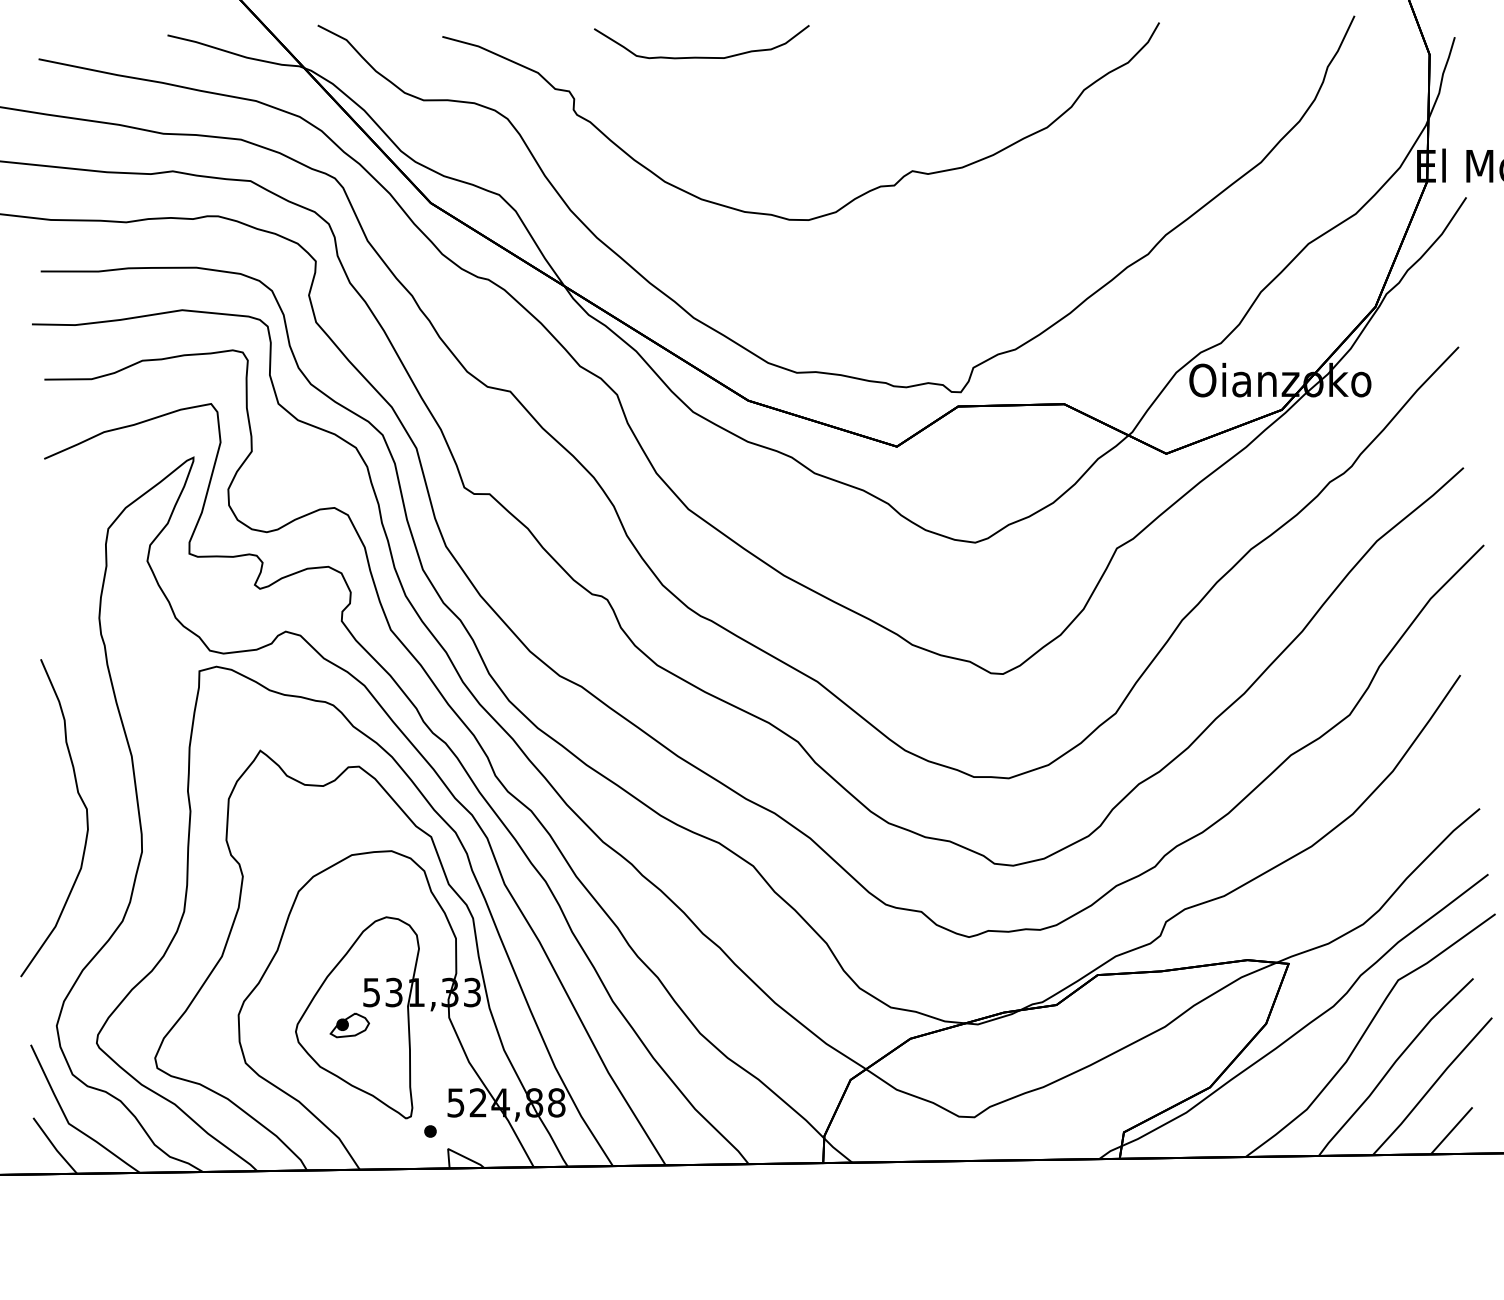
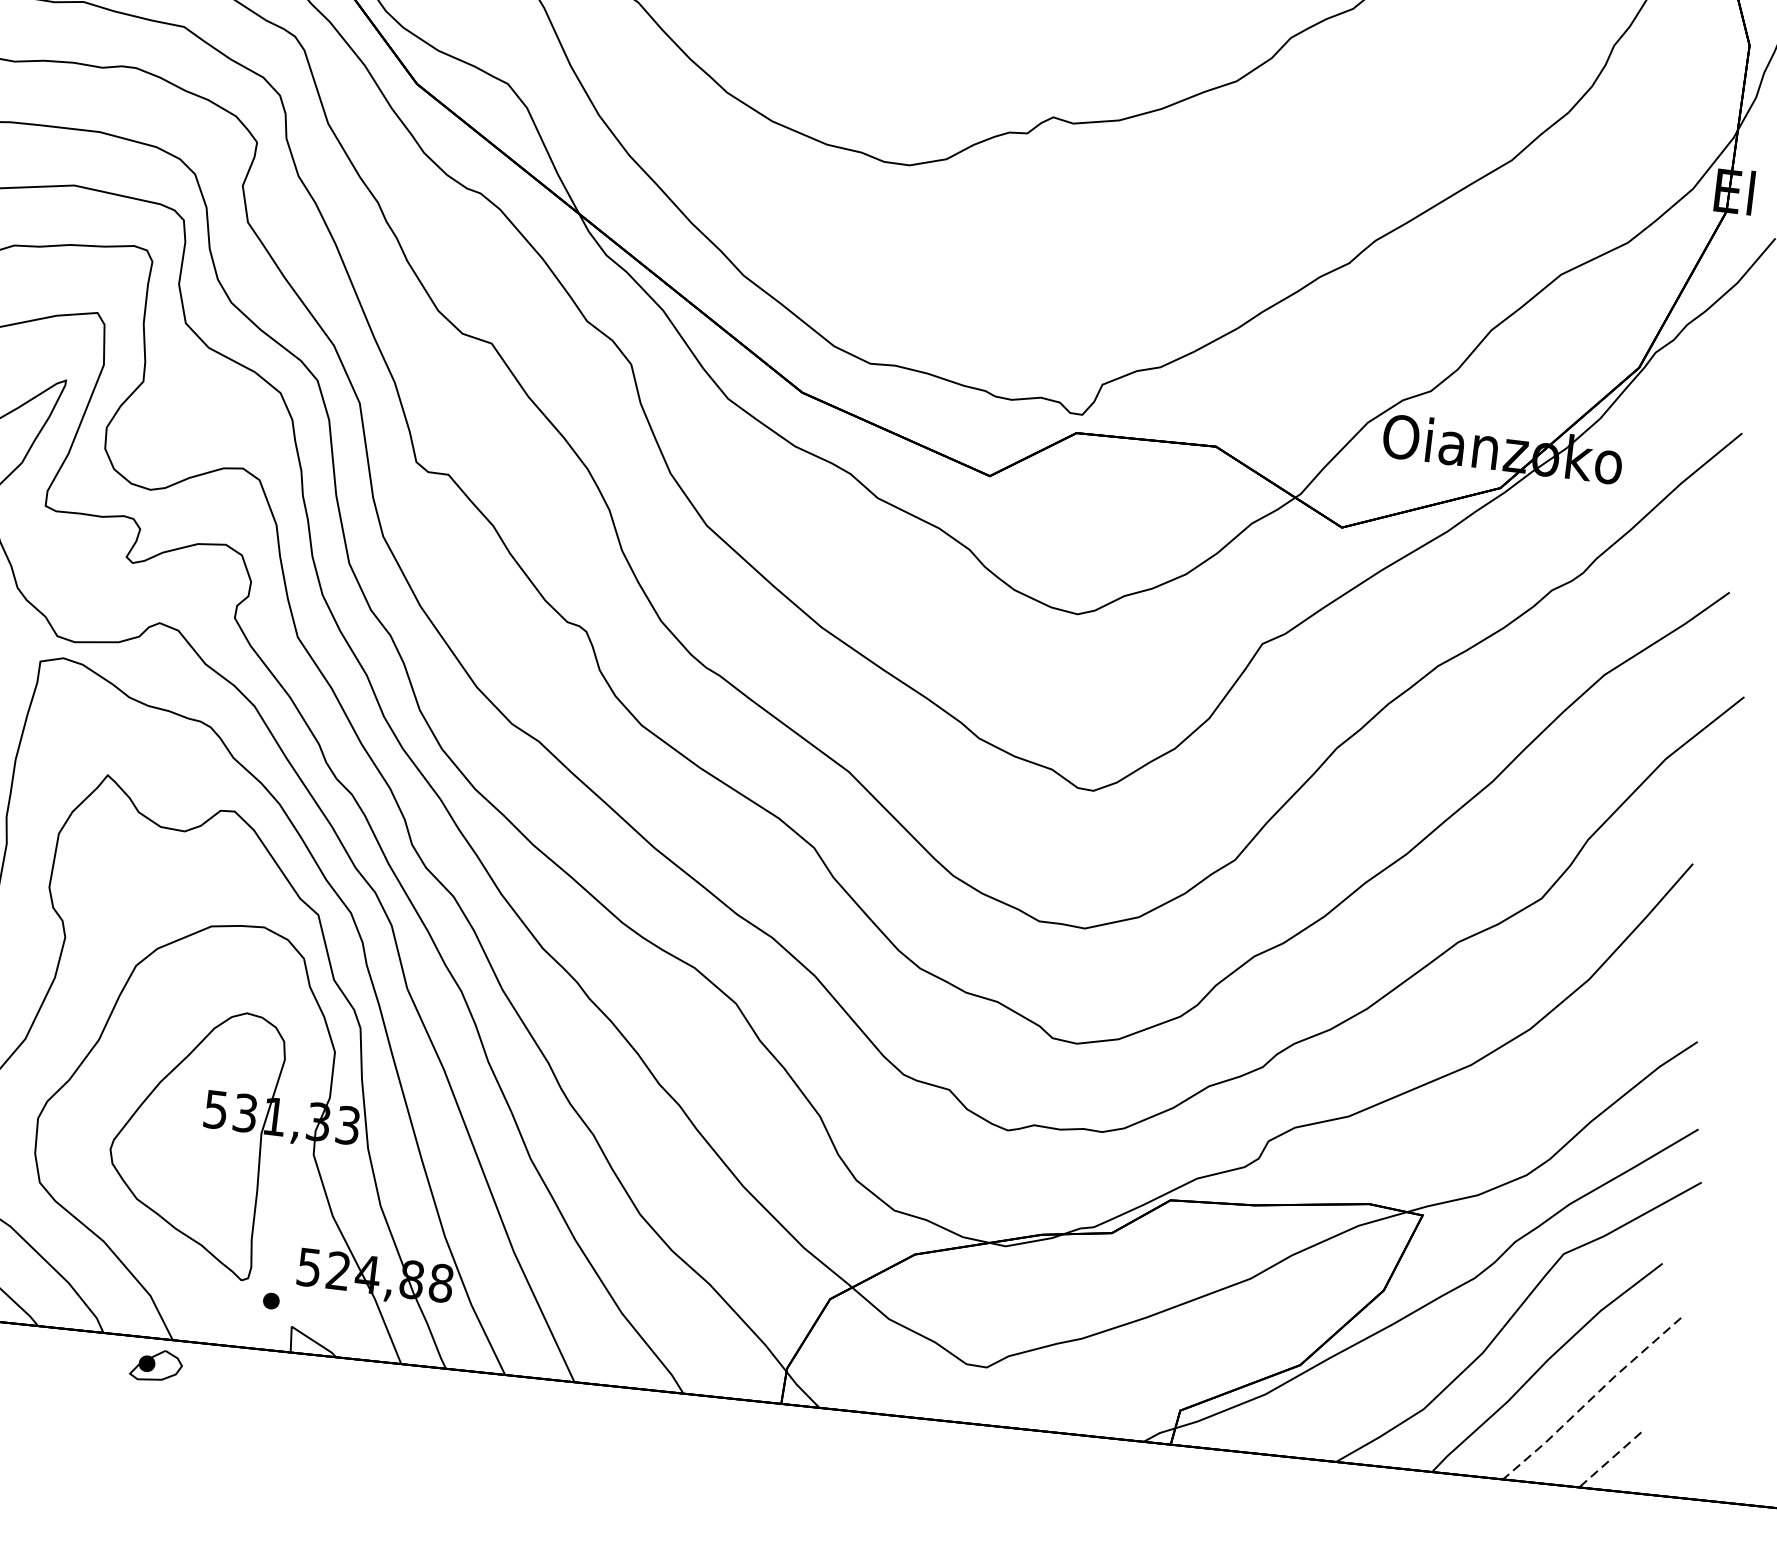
part: (349, 1025) -> (155, 1365), moved
line: (1432, 1086) -> (1592, 1398), solid -> dashed
line: (1451, 1131) -> (1609, 1460), solid -> dashed

